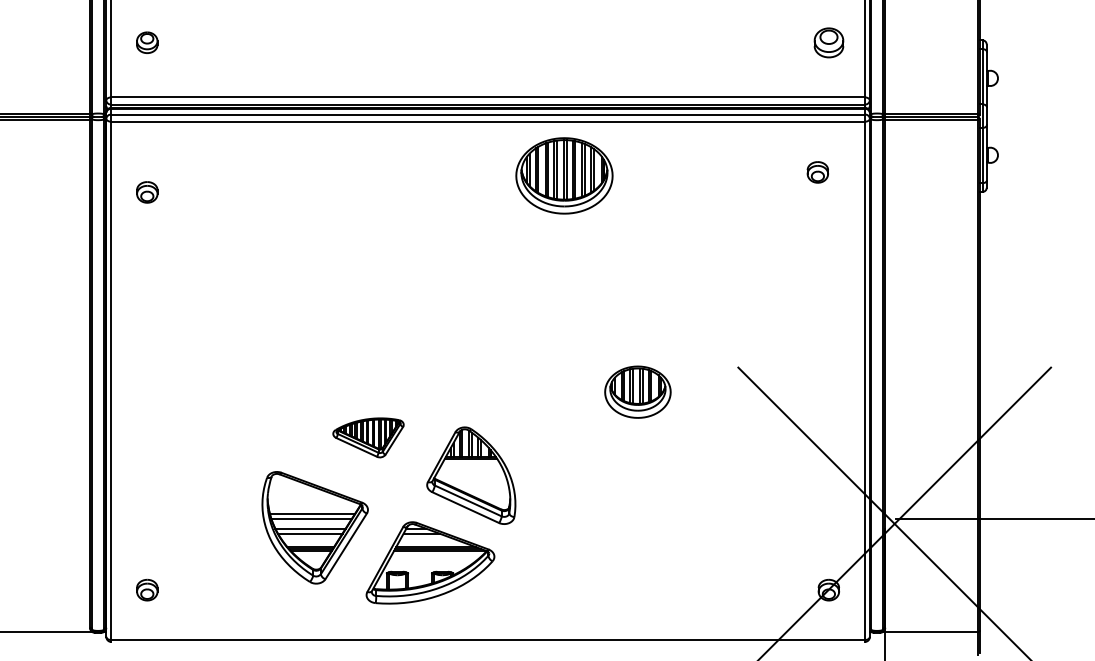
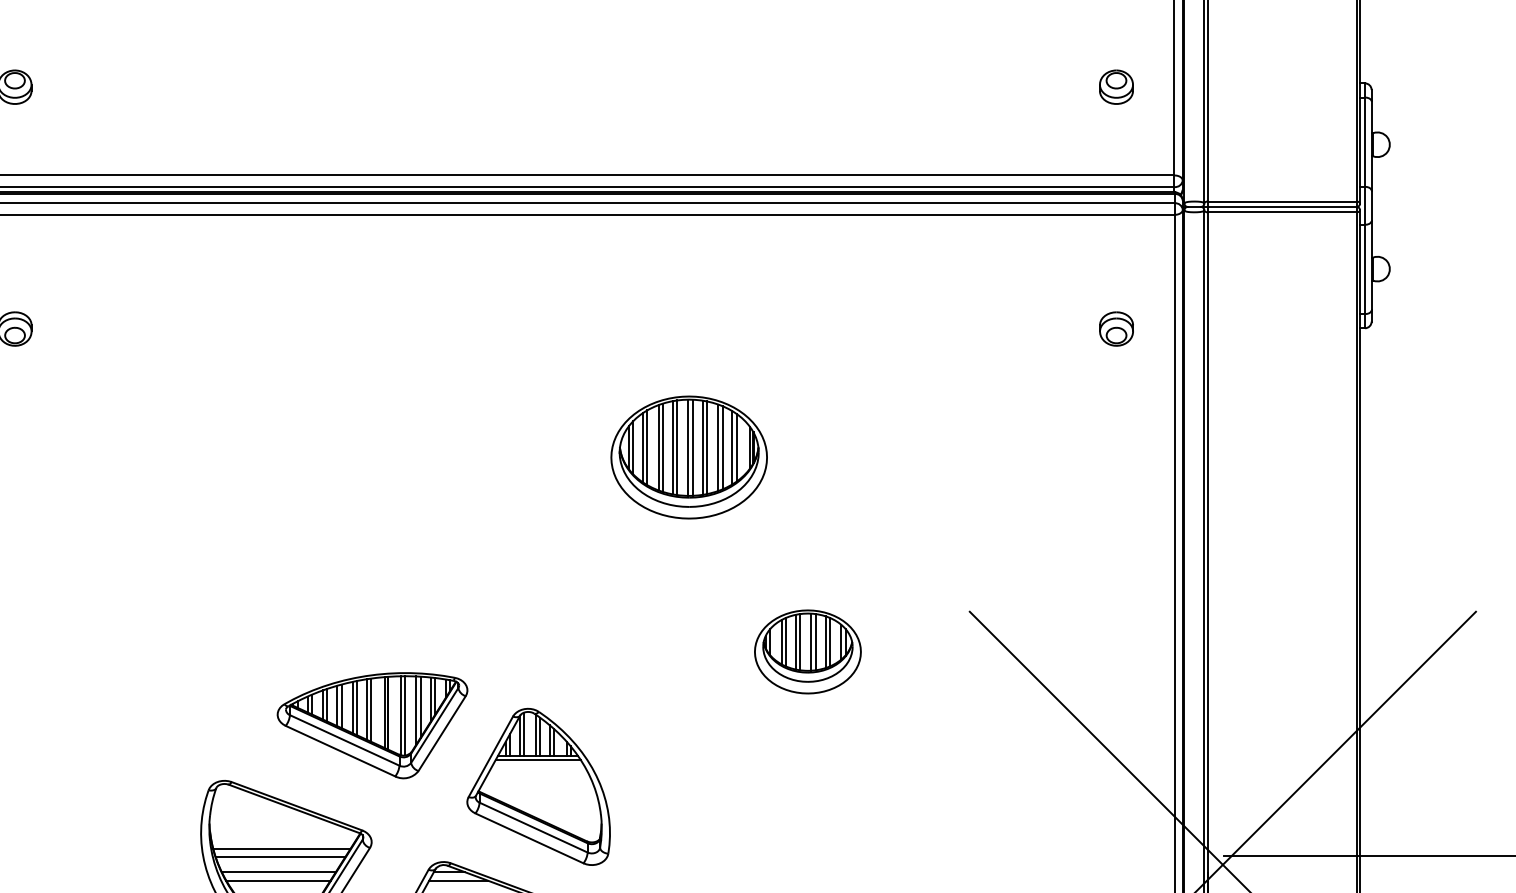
part: (828, 42) -> (1115, 86), size x0.71
part: (817, 172) -> (1115, 329), moved
part: (564, 175) -> (689, 456), moved
part: (368, 437) -> (372, 725), size x1.67

